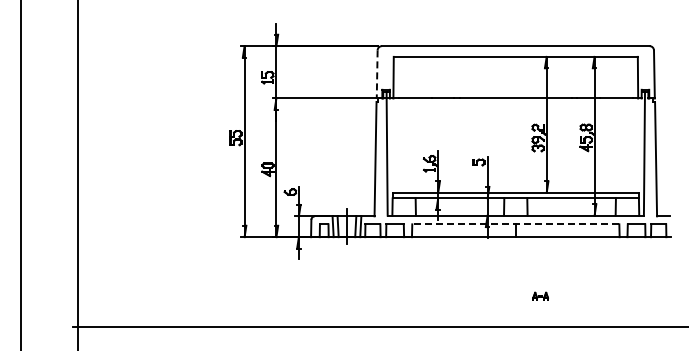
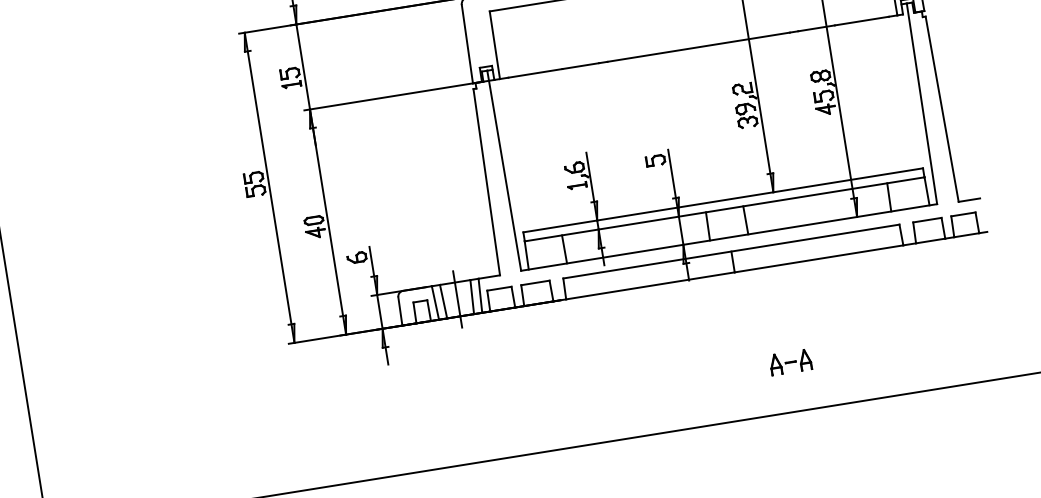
line: (377, 74) -> (467, 44), dashed -> solid
line: (515, 224) -> (730, 251), dashed -> solid
part: (540, 296) -> (790, 362), size x1.67

